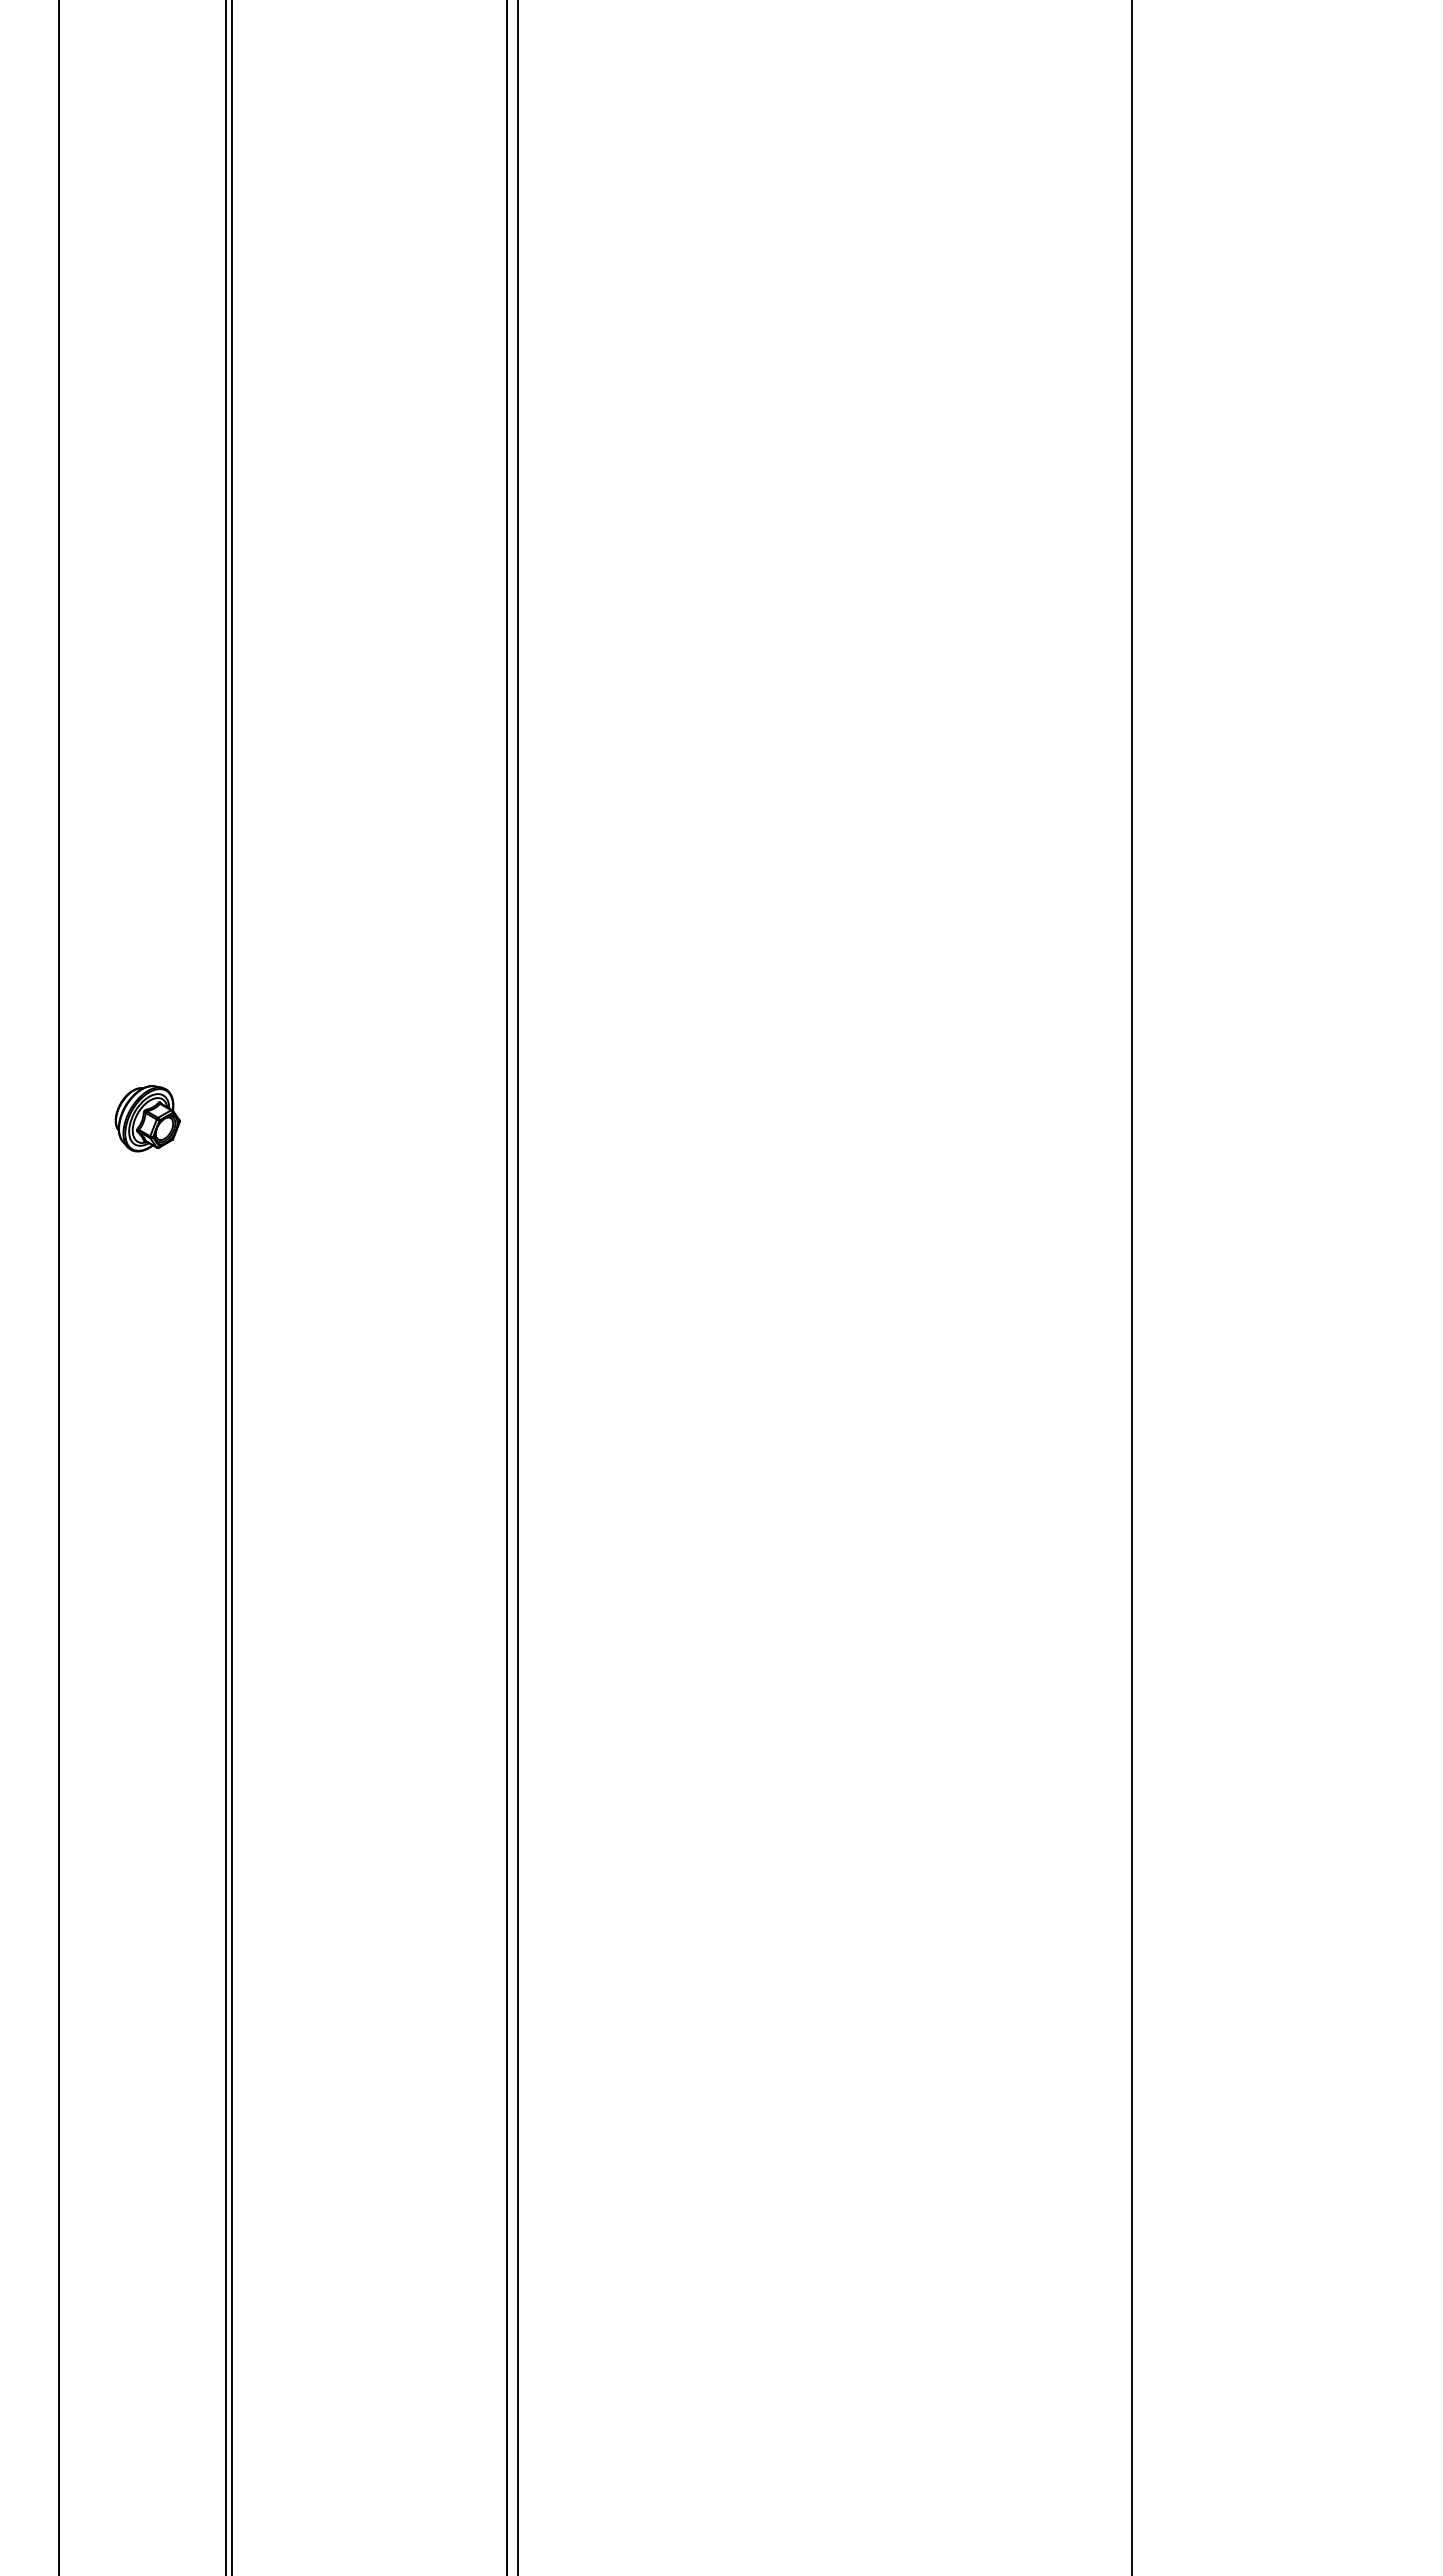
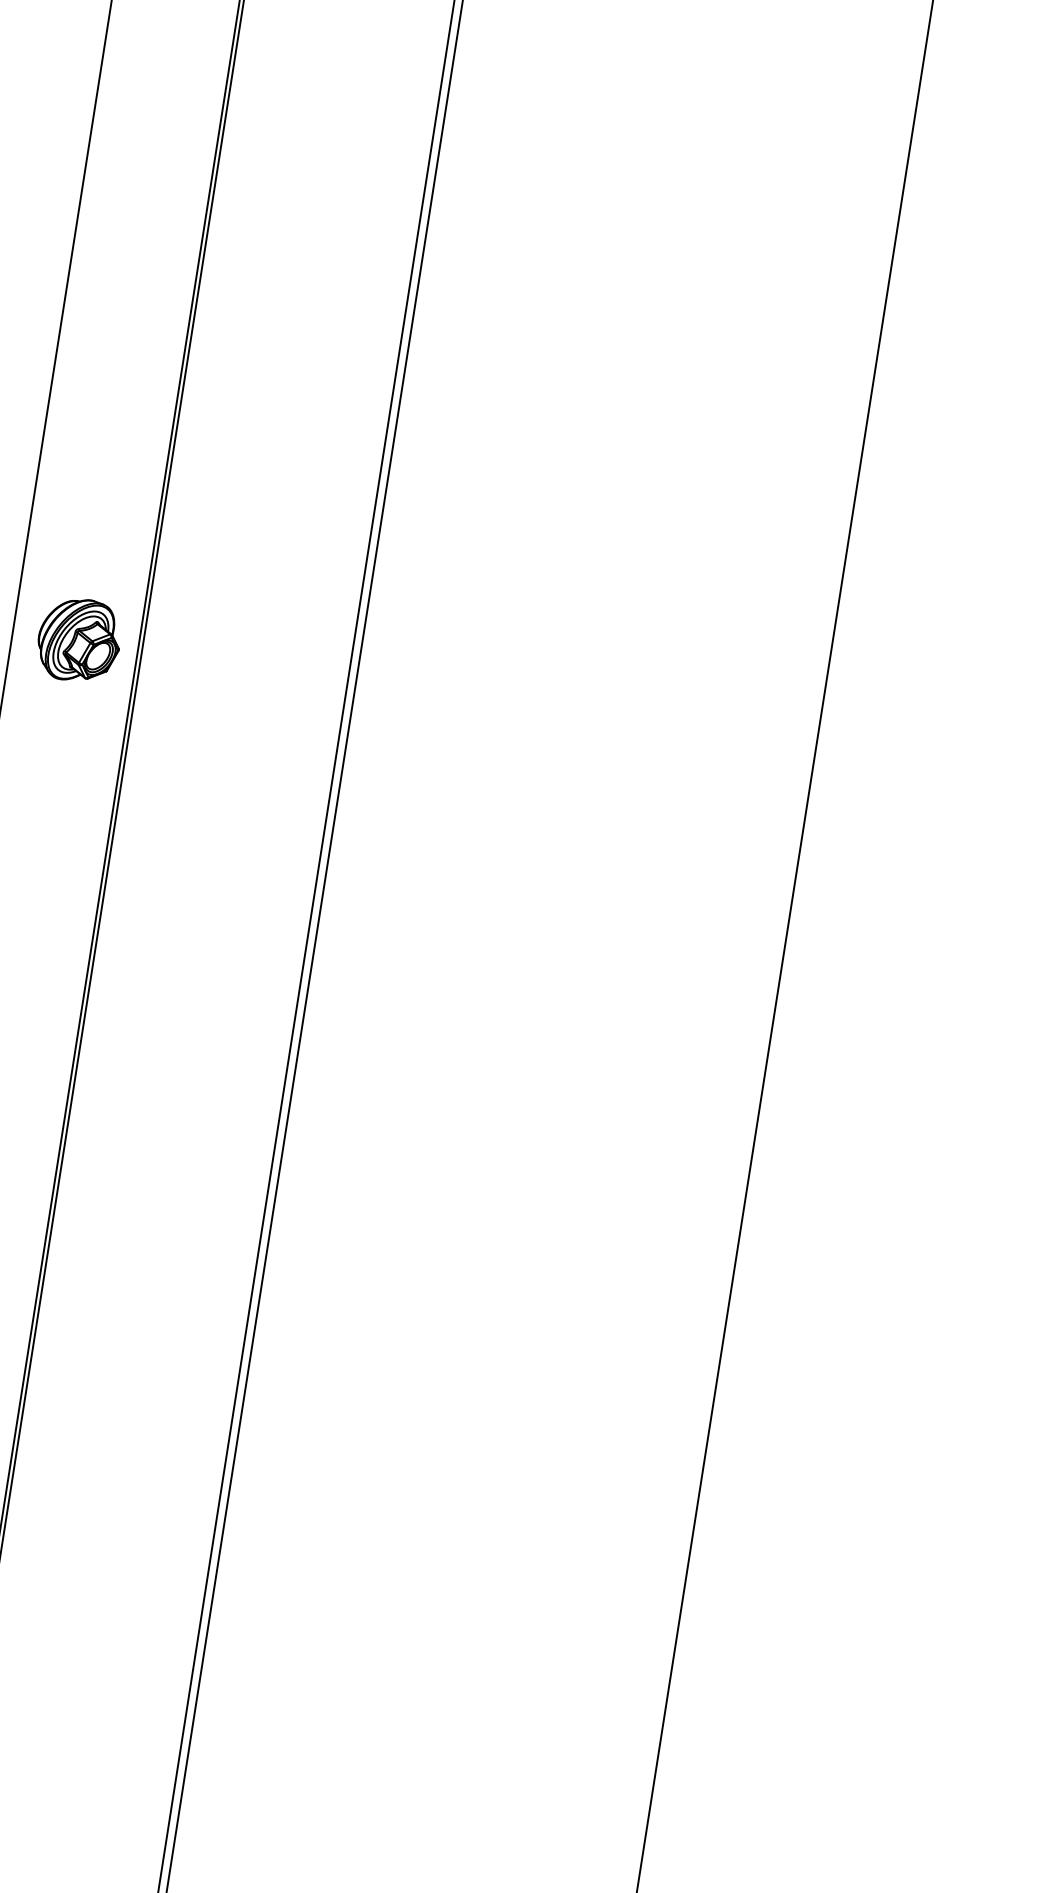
part: (147, 1118) -> (79, 640), size x1.67

